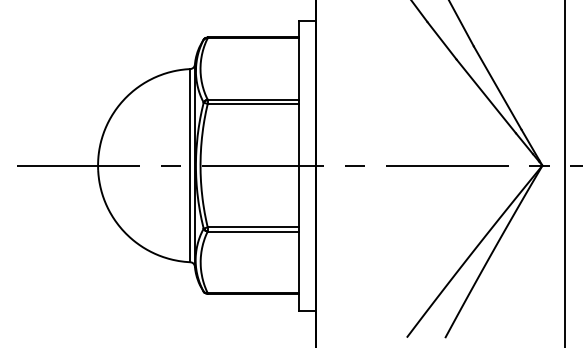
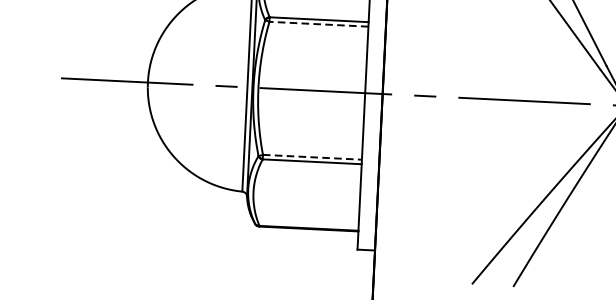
line: (253, 104) -> (318, 24), solid -> dashed
line: (253, 227) -> (312, 157), solid -> dashed

